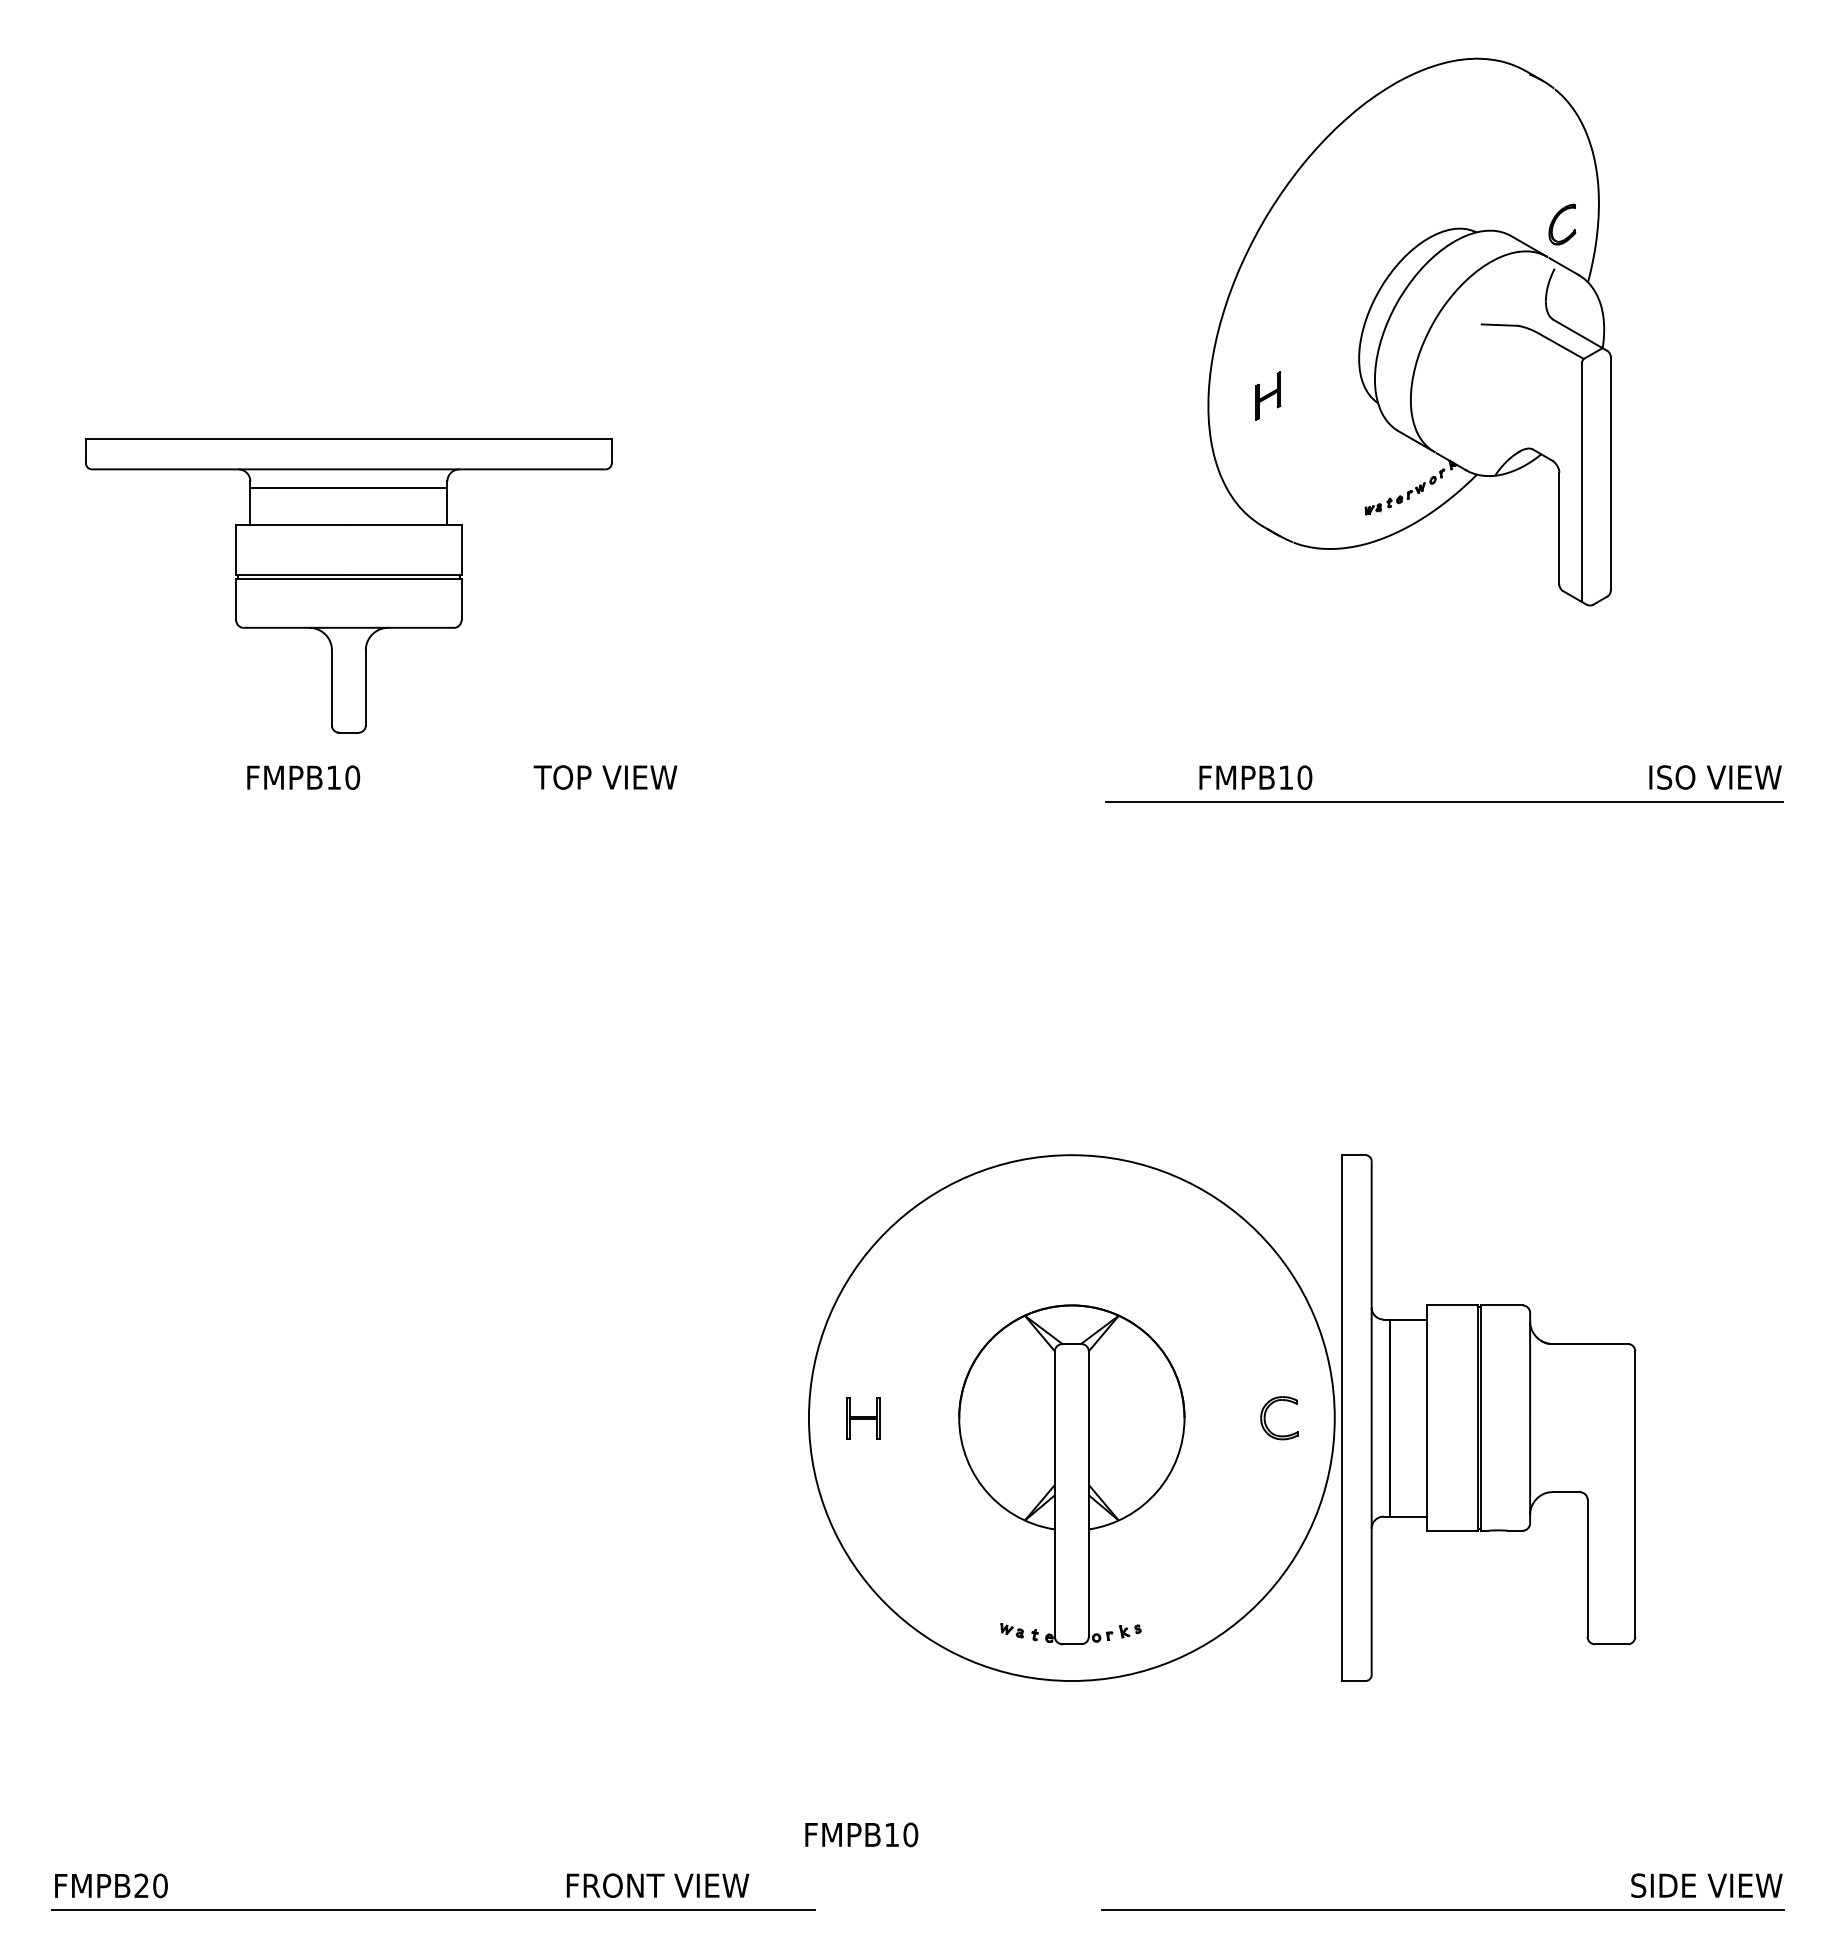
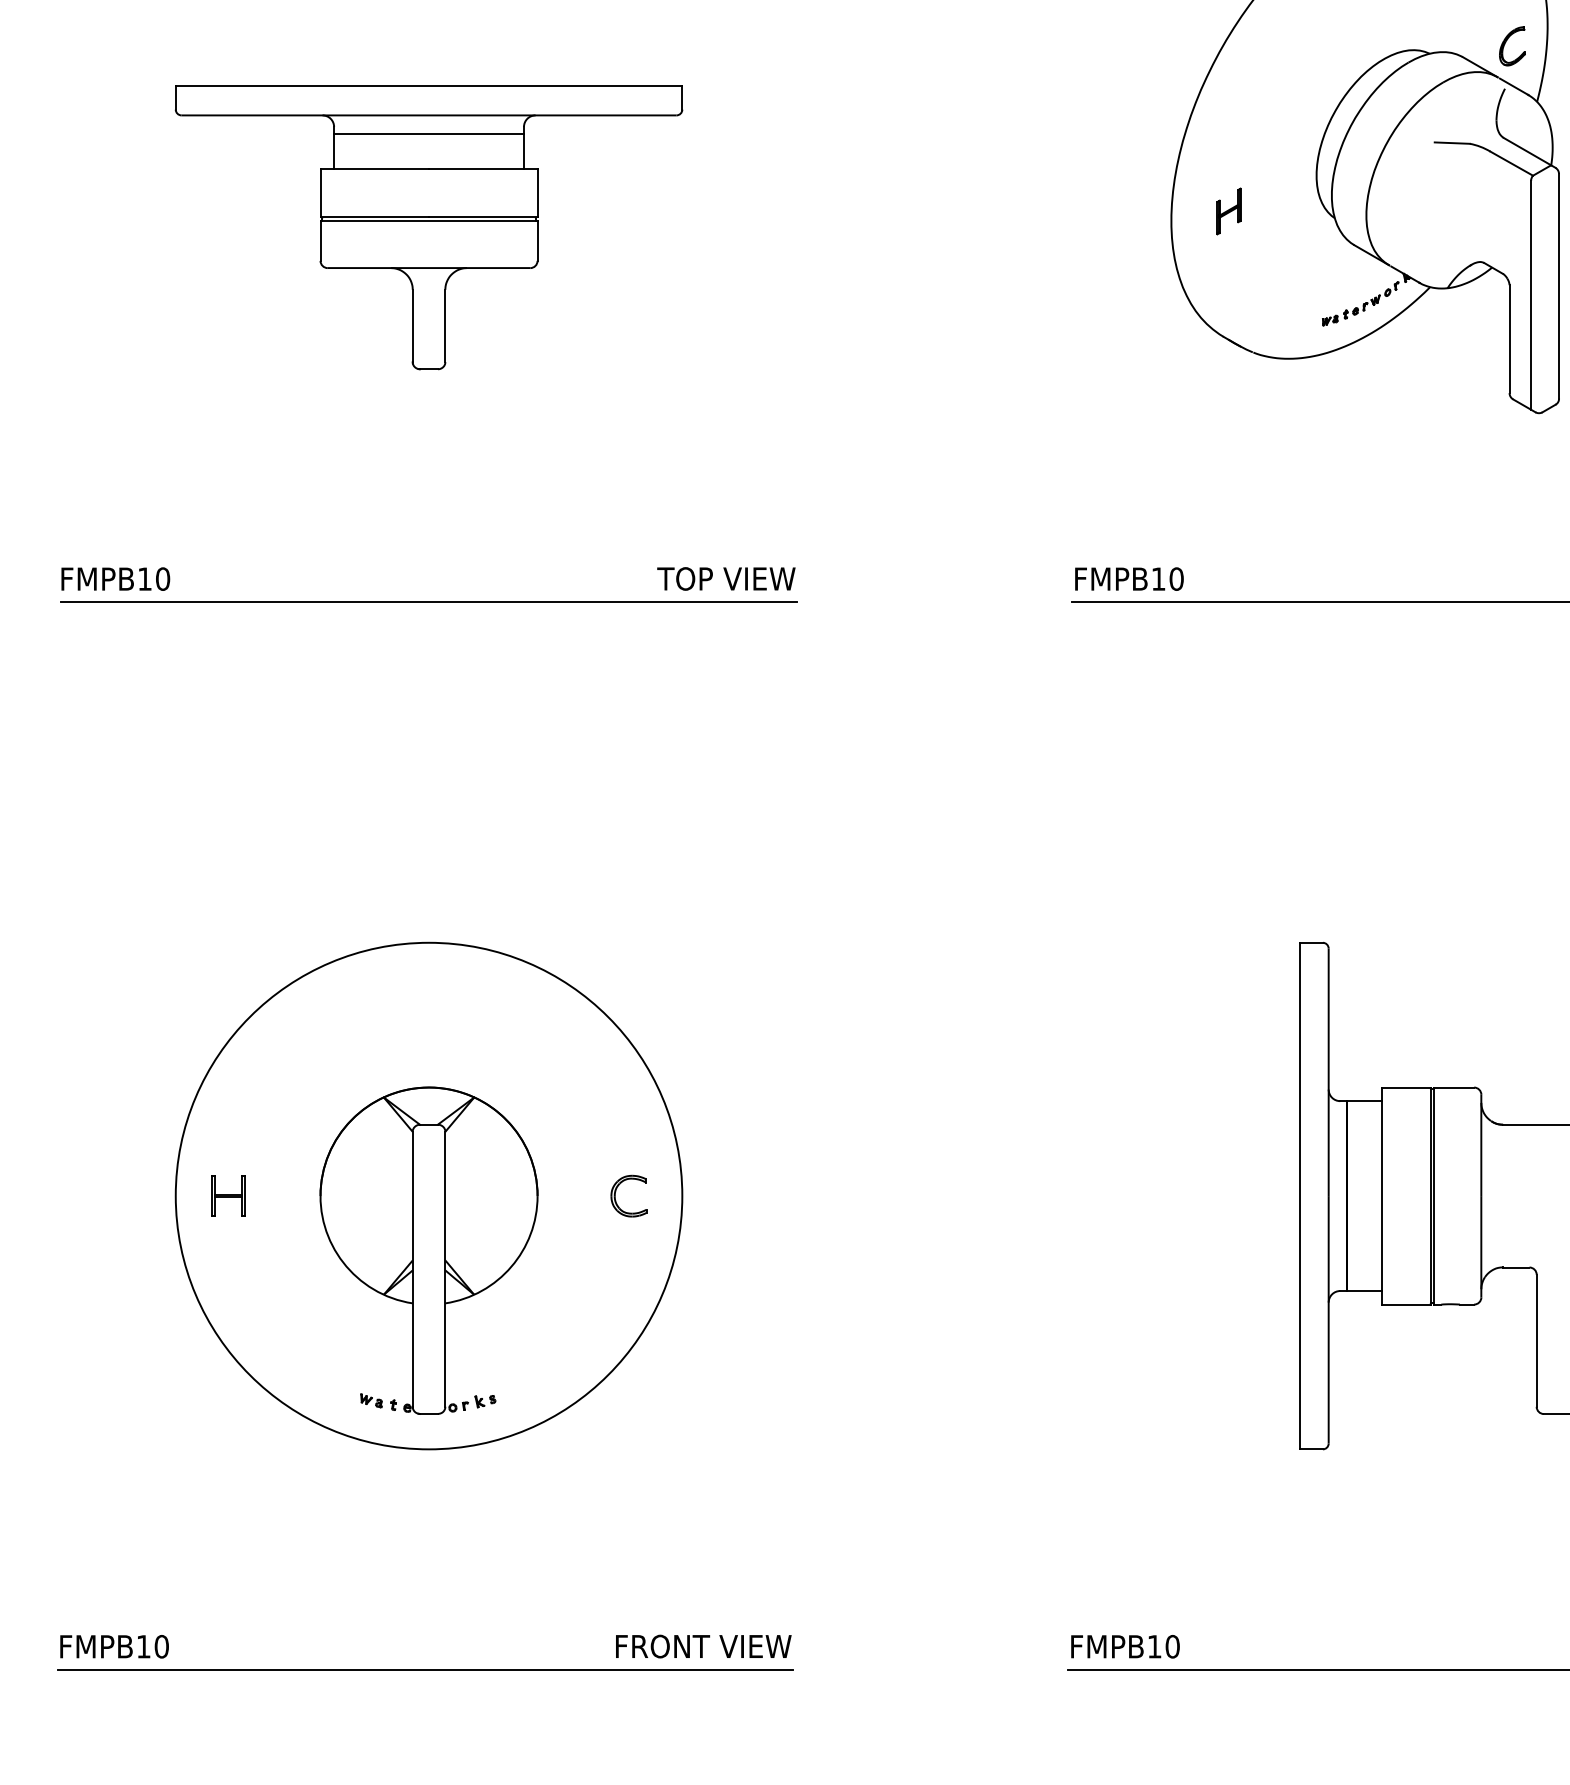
part: (348, 585) -> (428, 227), moved
text: (303, 777) -> (115, 578), moved
text: (605, 777) -> (726, 578), moved
text: (1255, 777) -> (1129, 578), moved
line: (437, 801) -> (428, 602), added
part: (1071, 1417) -> (428, 1195), moved
text: (861, 1834) -> (1125, 1646), moved
text: (141, 1885) -> (143, 1646), FMPB20 -> FMPB10
text: (657, 1885) -> (703, 1646), moved

